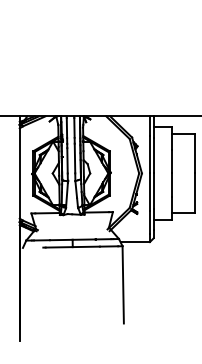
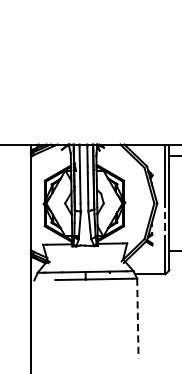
line: (149, 192) -> (164, 223), solid -> dashed
line: (123, 284) -> (138, 318), solid -> dashed

